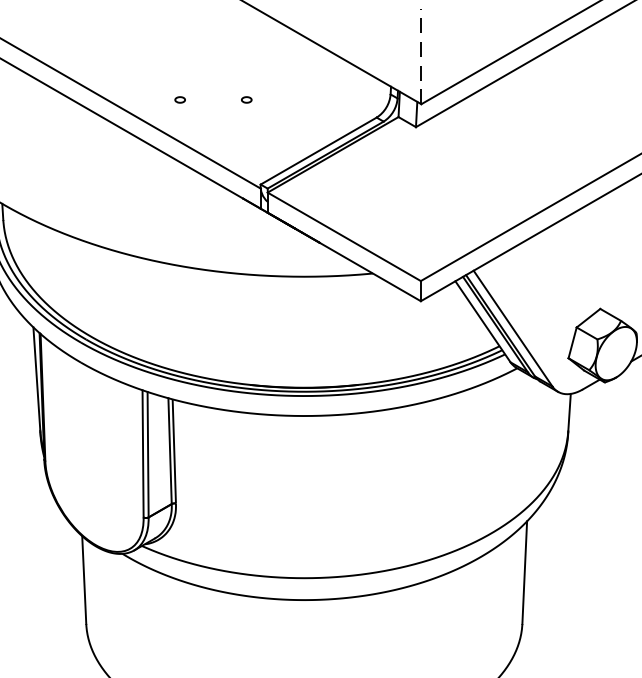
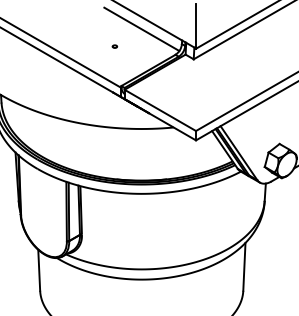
line: (421, 56) -> (196, 26), dashed -> solid
line: (303, 63) -> (141, 29), added
part: (179, 99) -> (83, 46), removed

